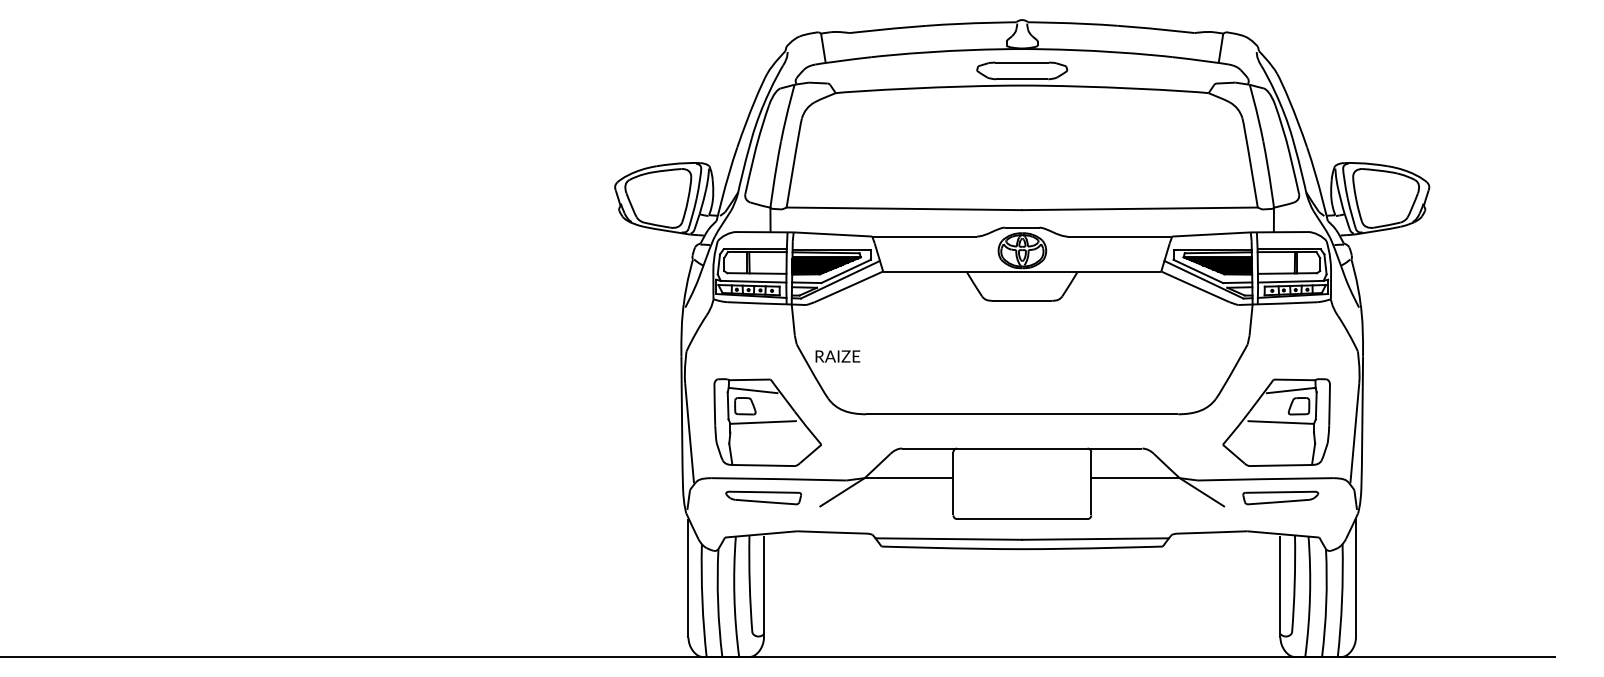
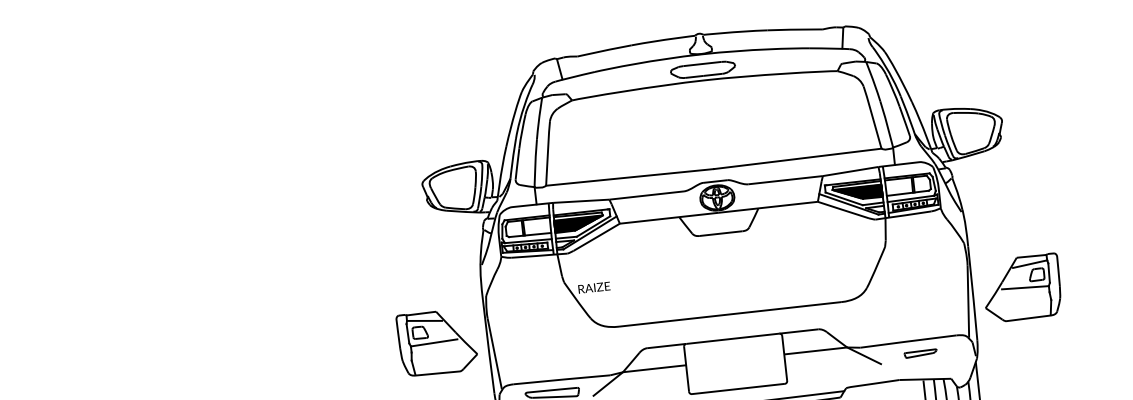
part: (767, 422) -> (437, 342), moved
part: (1276, 422) -> (1022, 288), moved
part: (1280, 497) -> (920, 353), size x0.6

